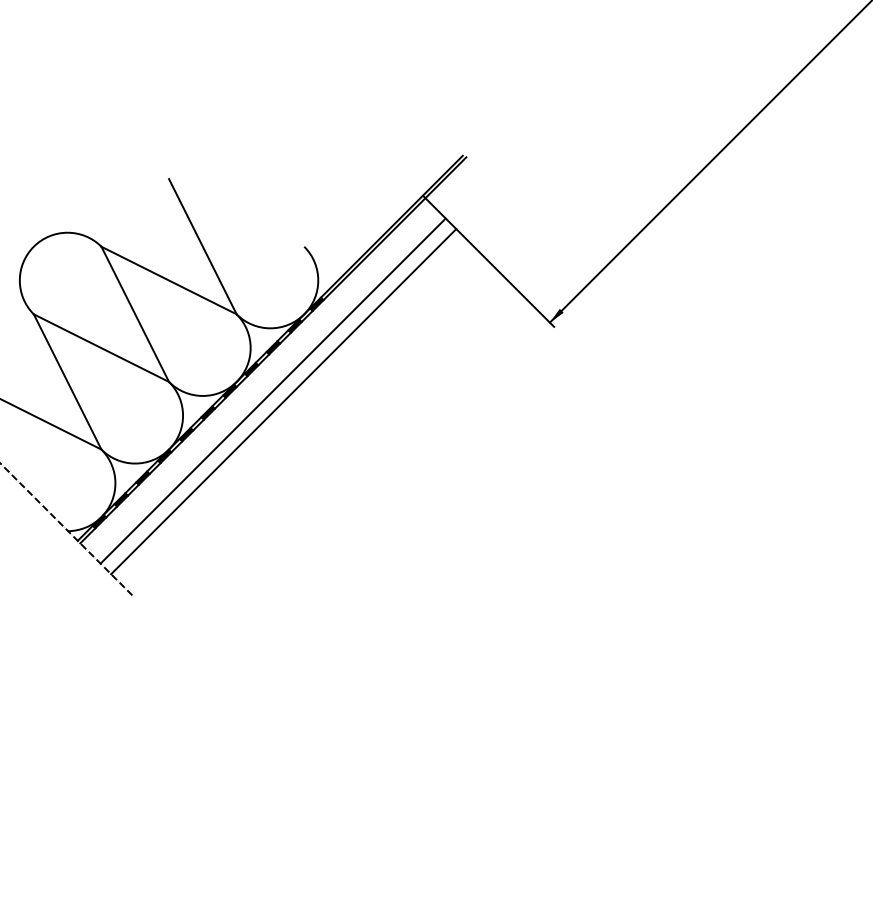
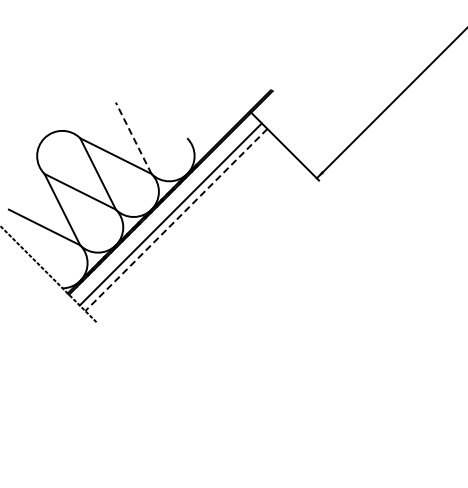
line: (202, 247) -> (133, 138), solid -> dashed
line: (283, 402) -> (176, 220), solid -> dashed

